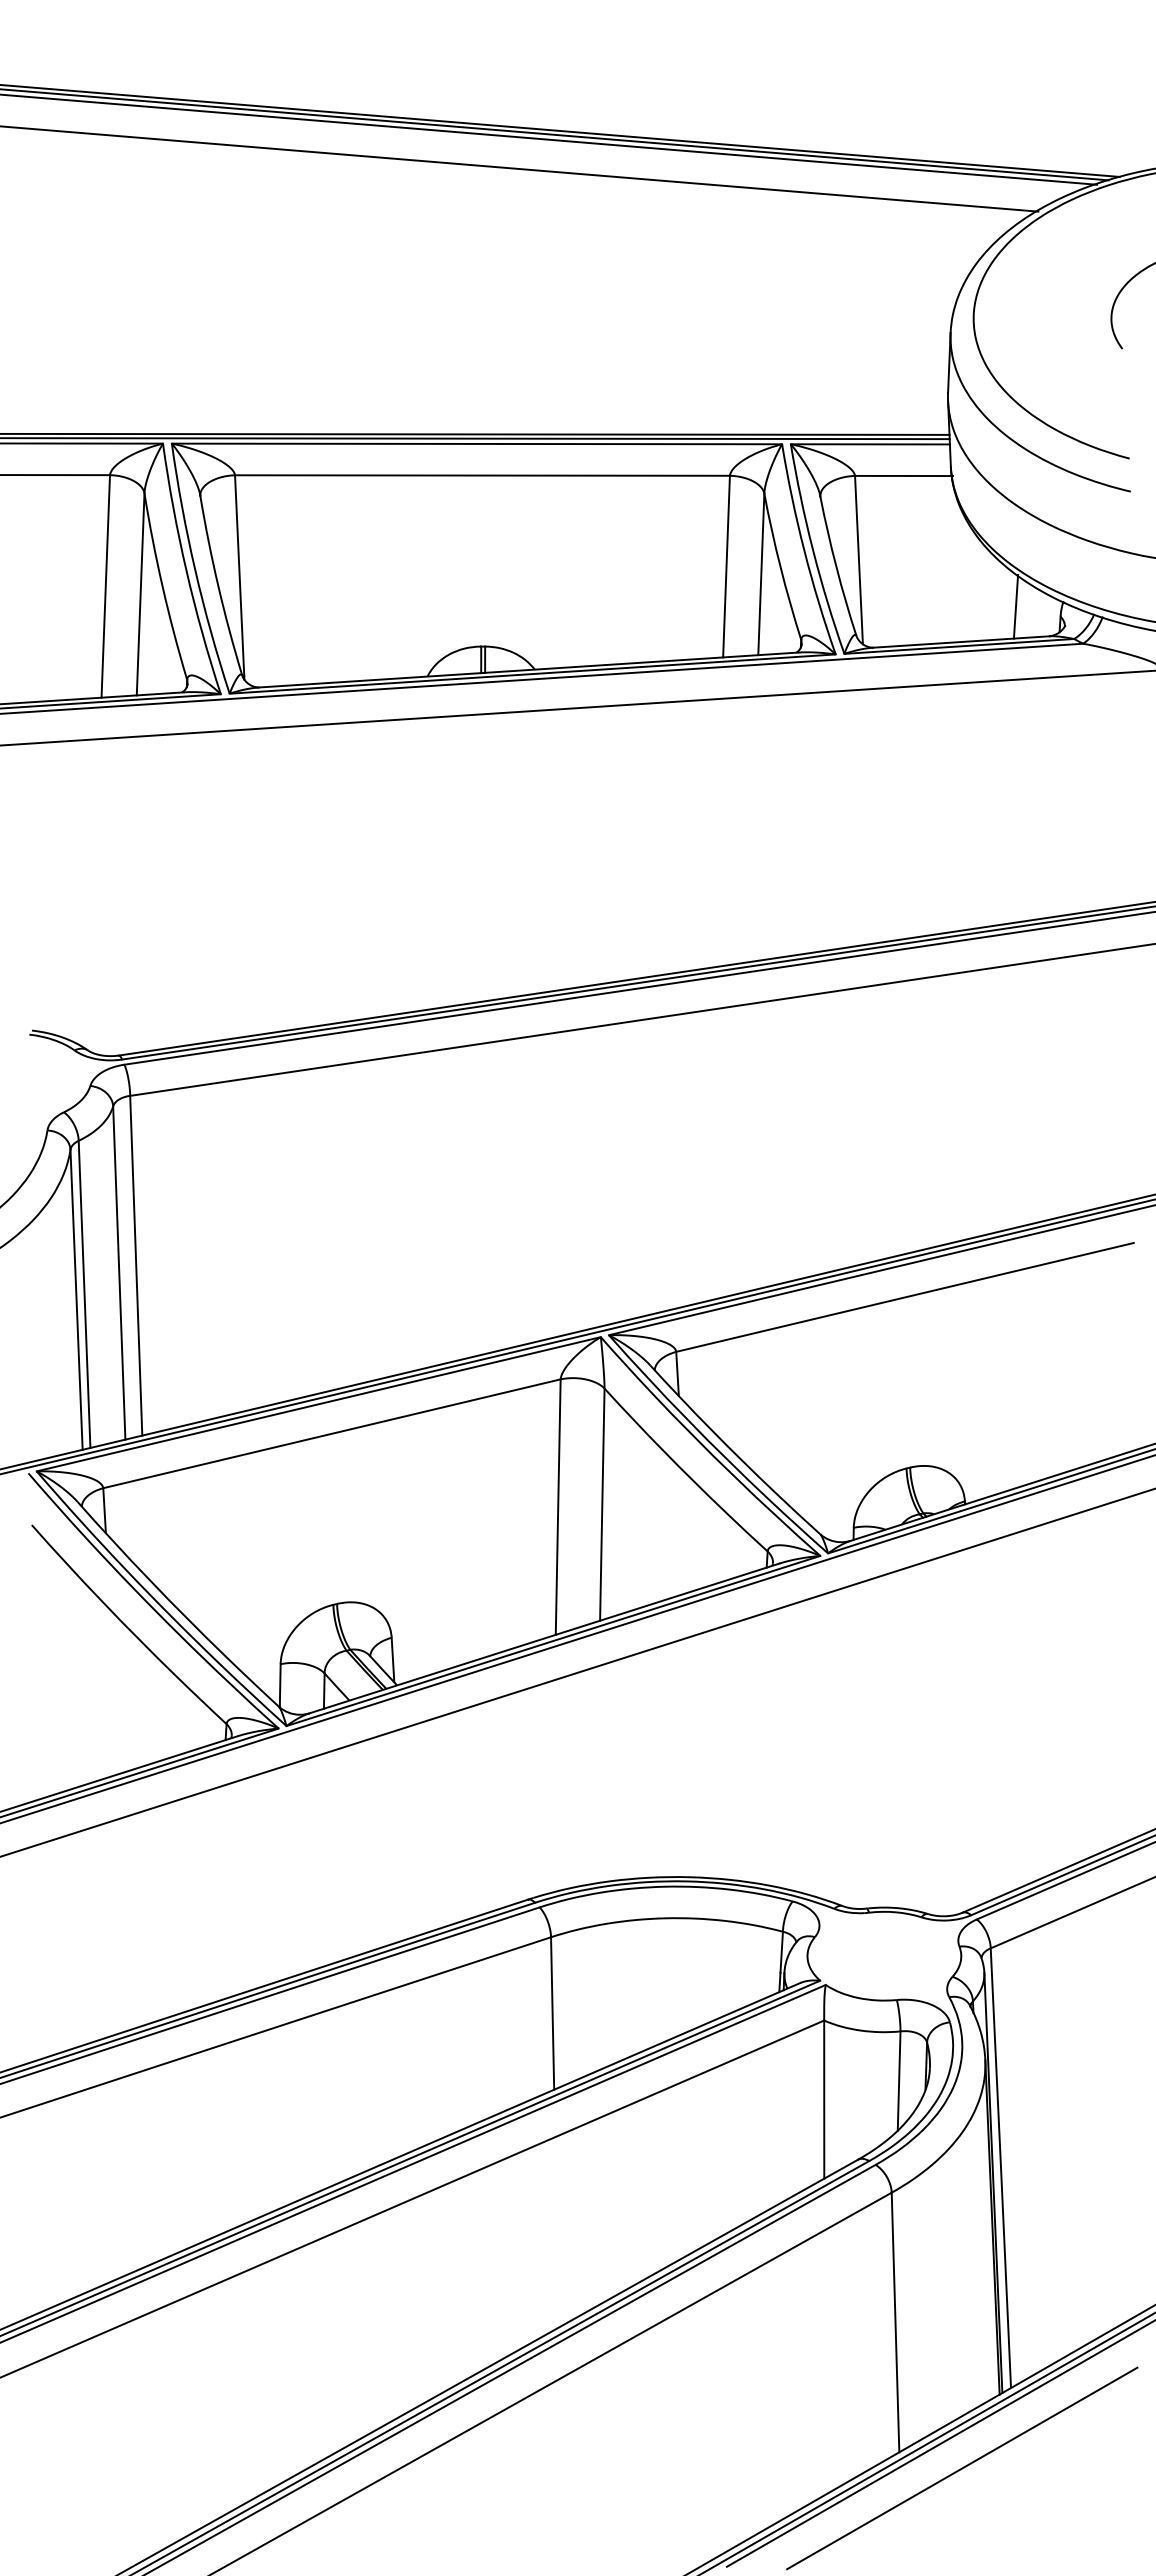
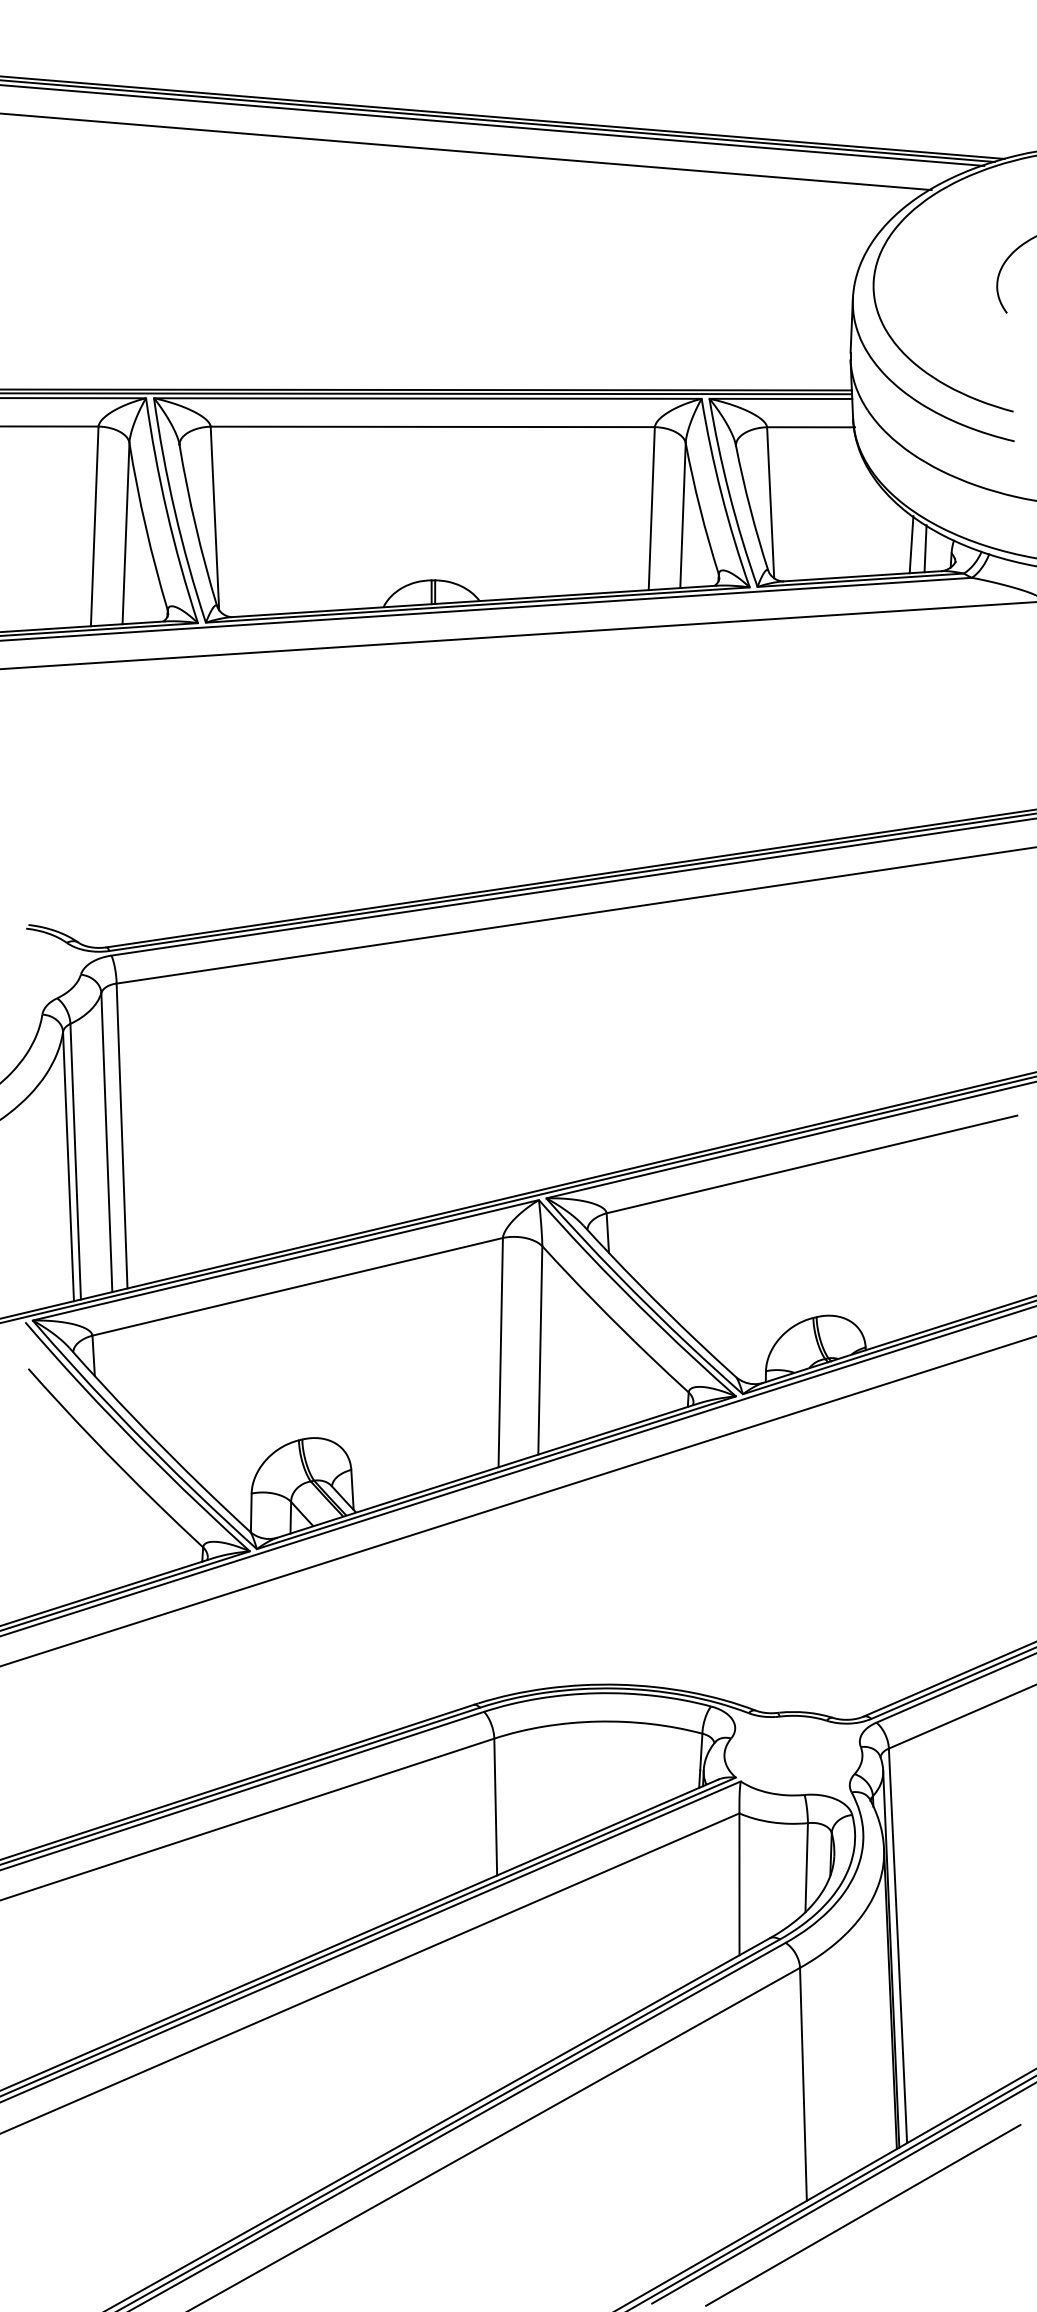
line: (1031, 611) -> (925, 548), added

